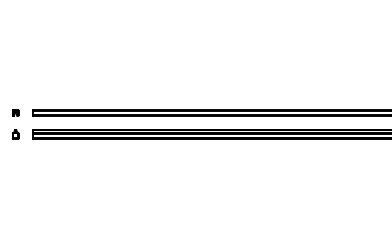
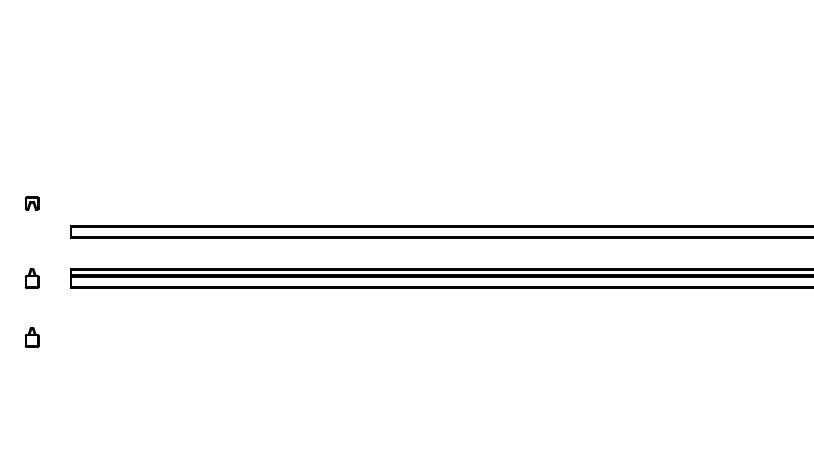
part: (15, 112) -> (31, 202), moved
part: (15, 161) -> (31, 337), added

